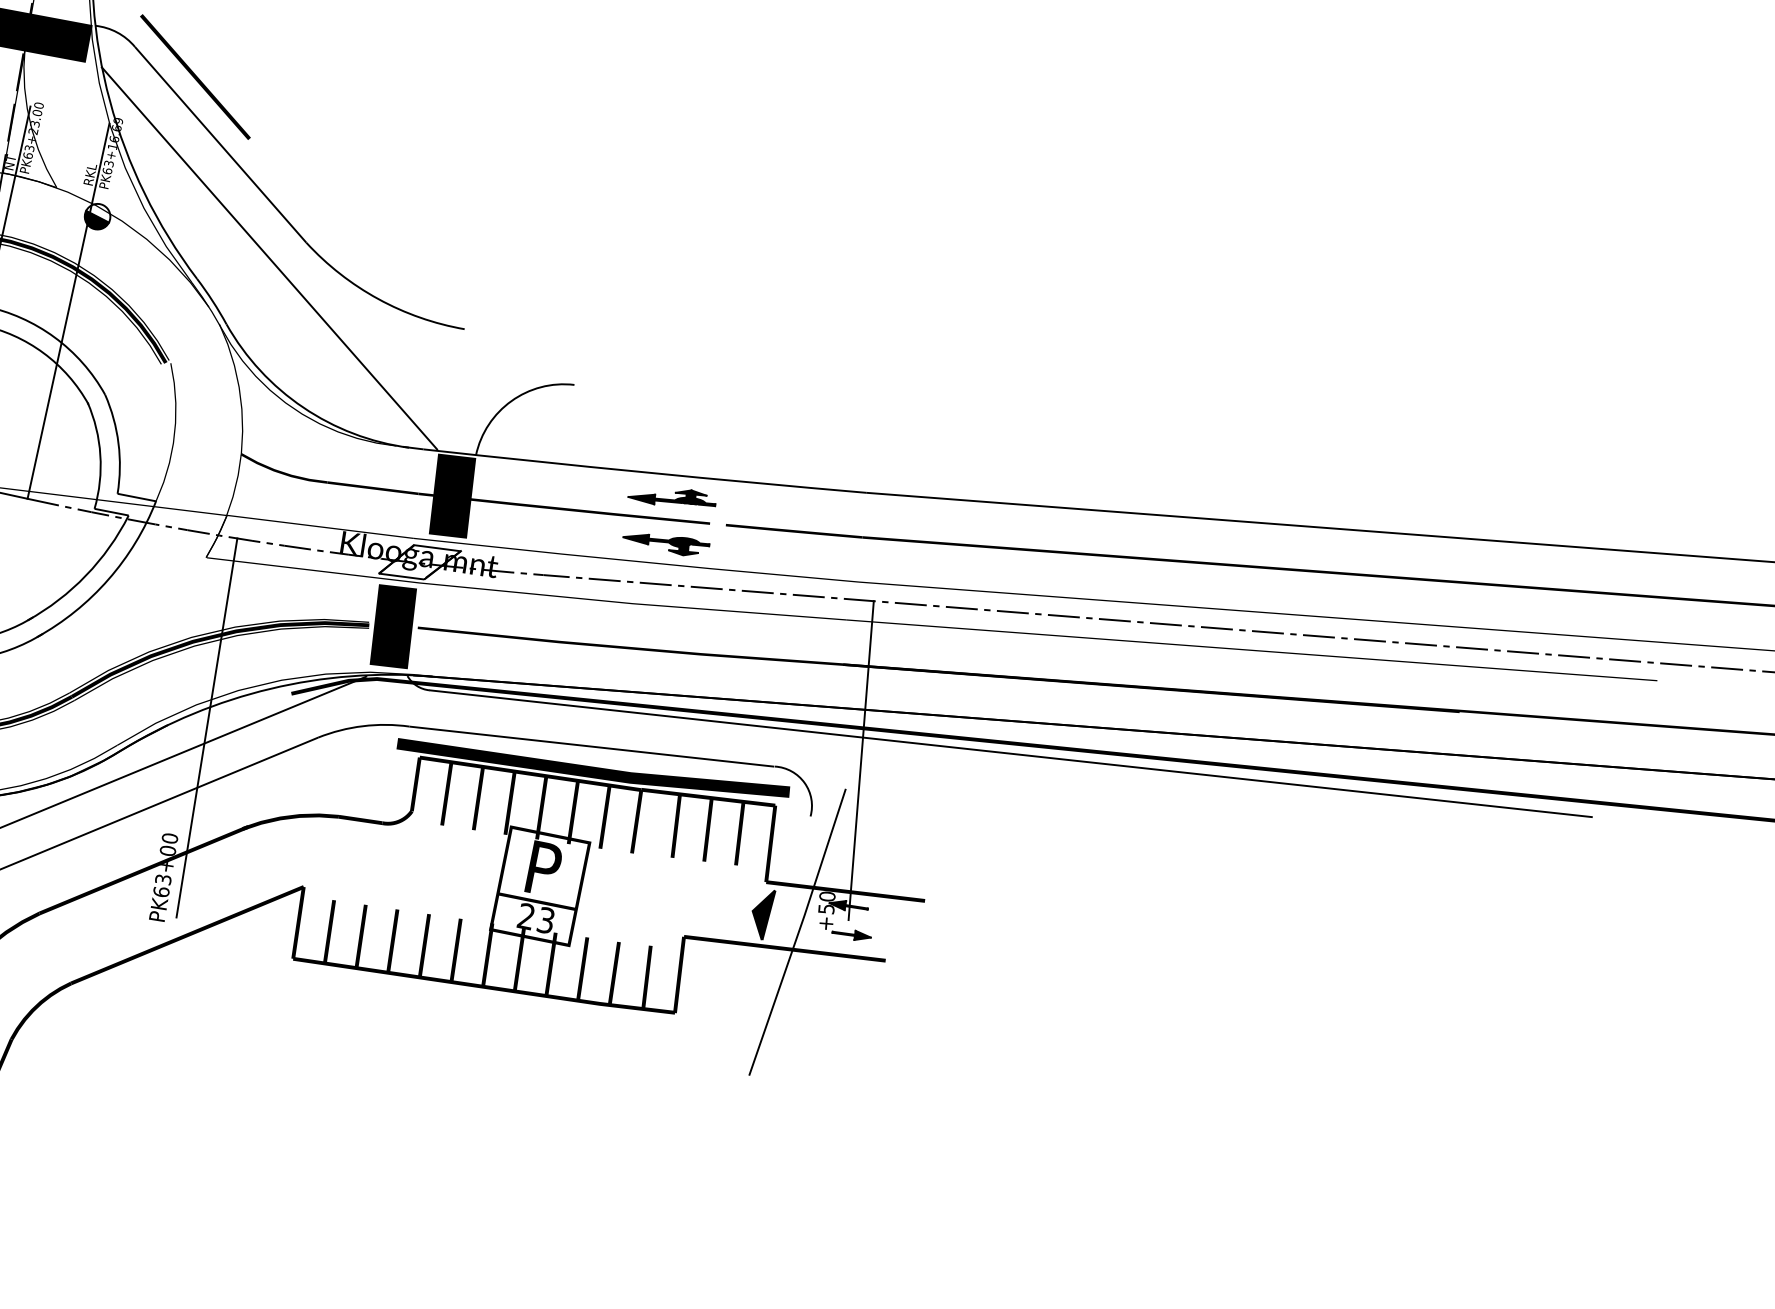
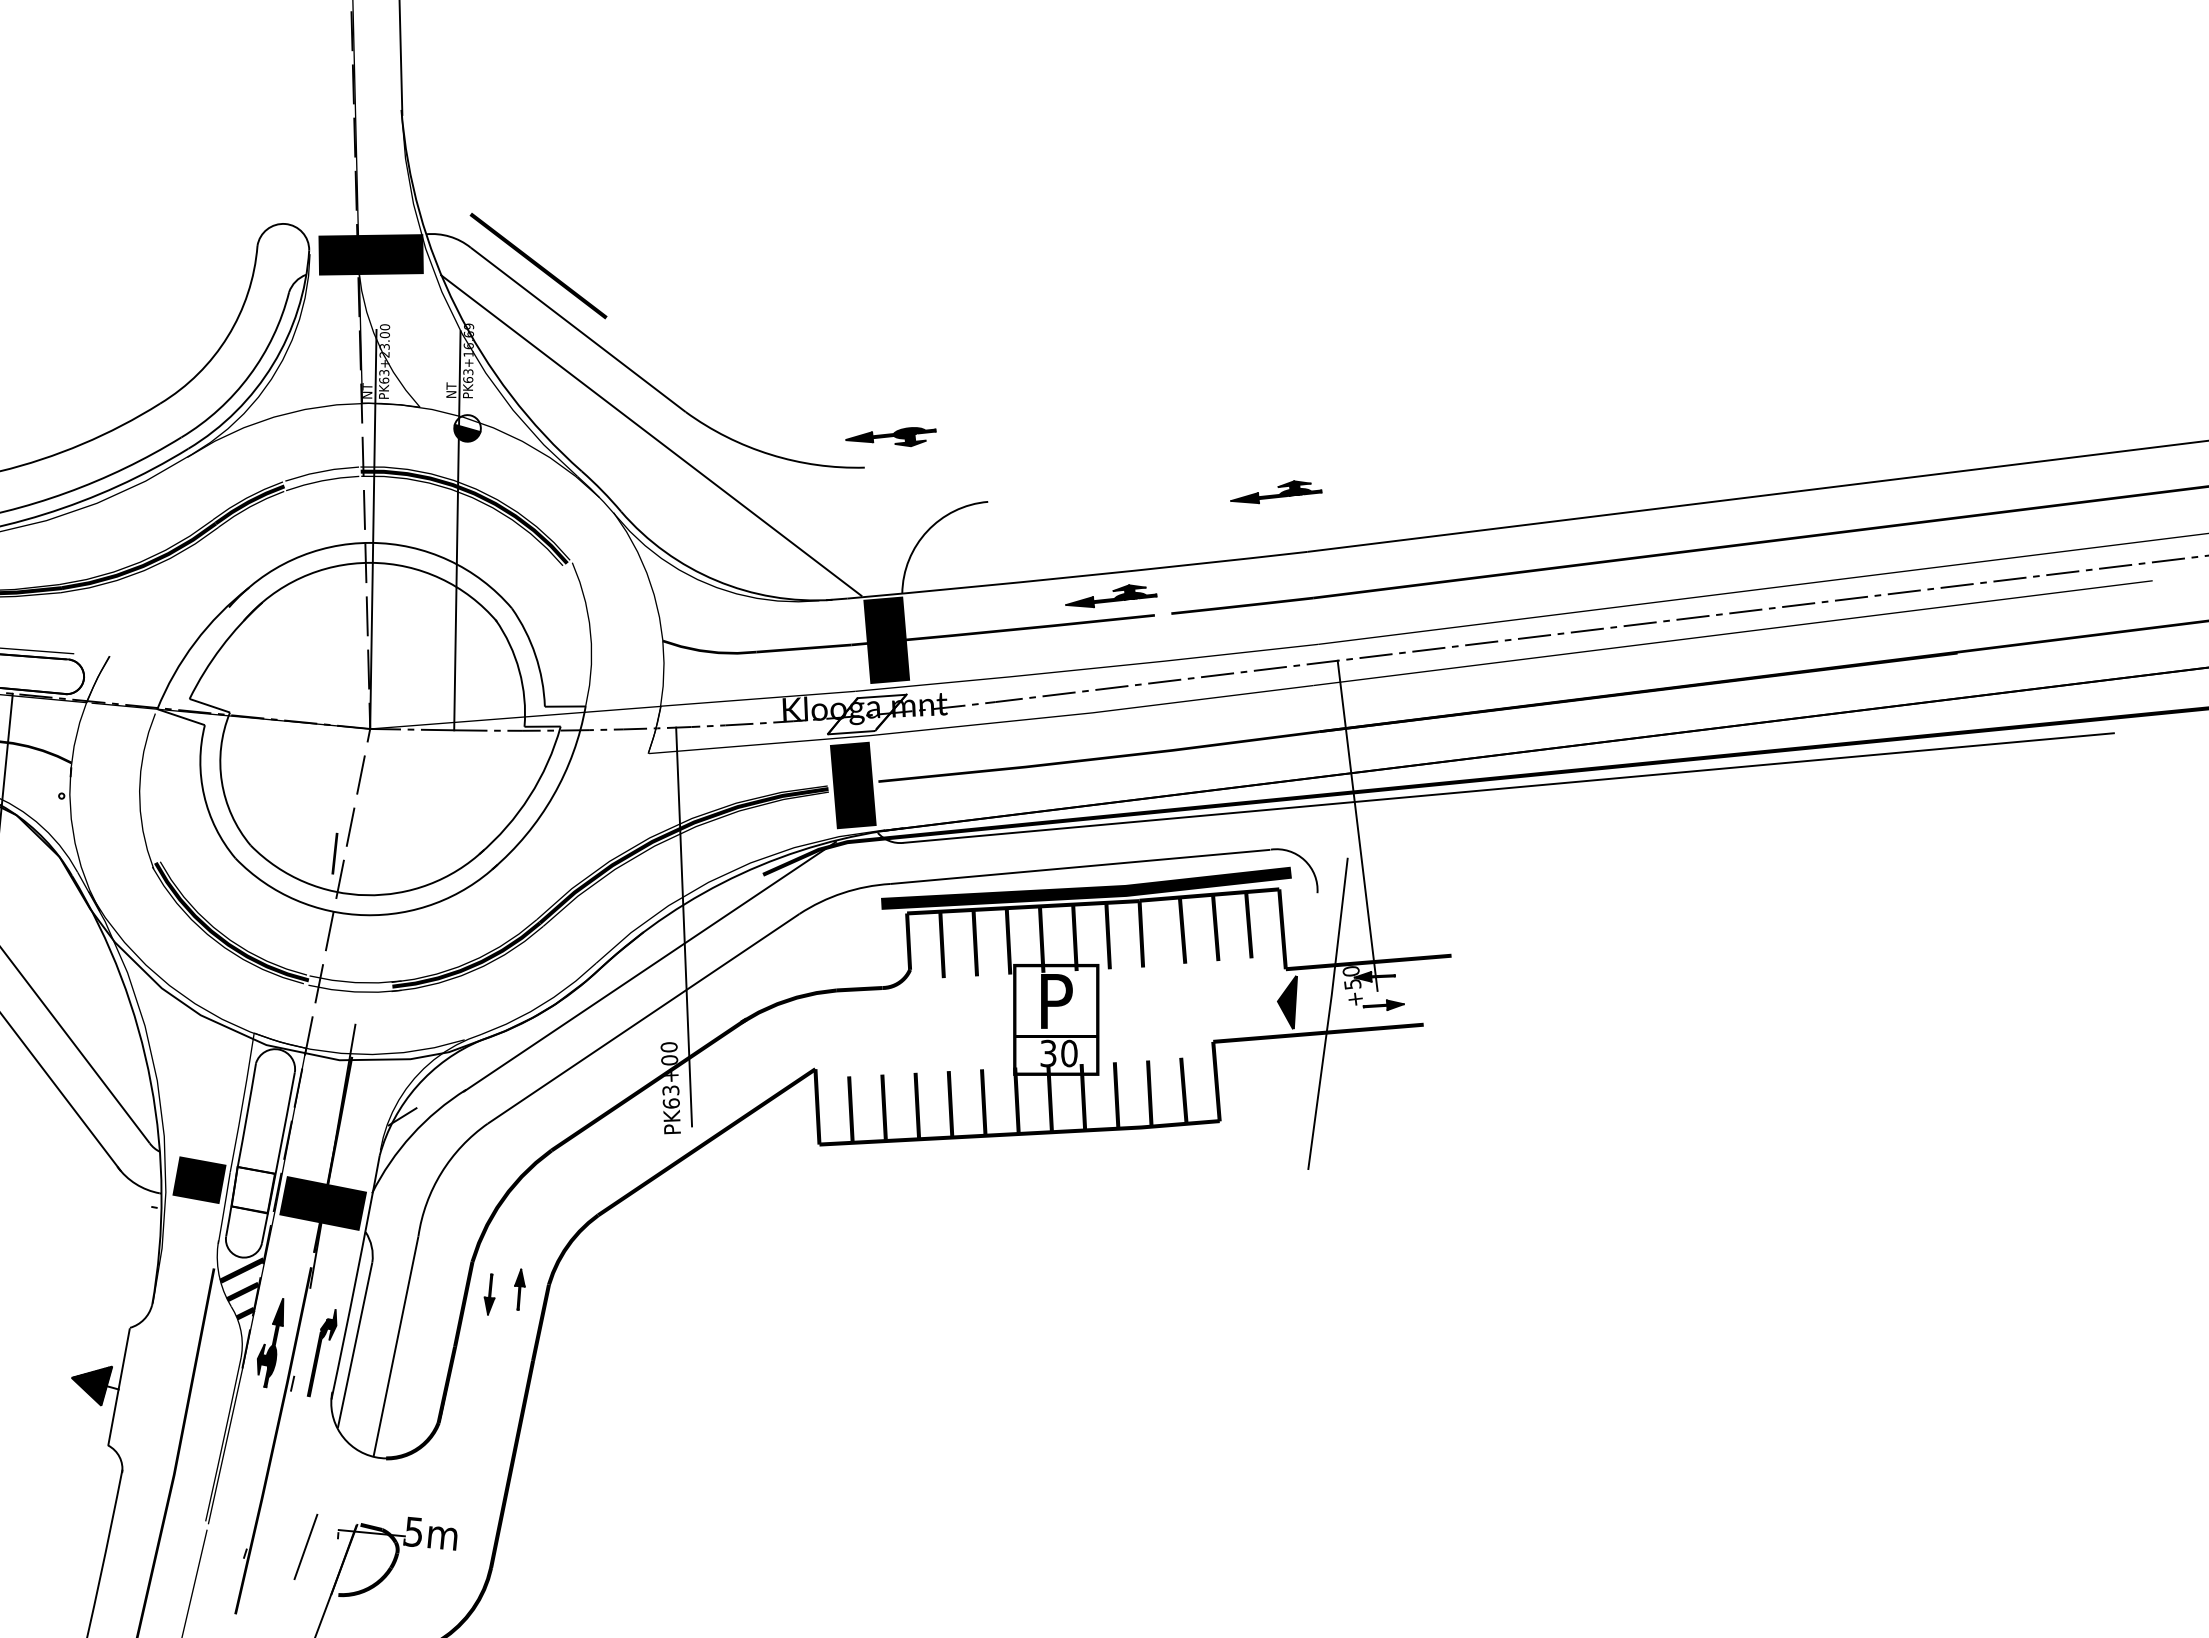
text: (90, 173) -> (451, 385), RKL -> NT
part: (848, 430) -> (1276, 492), added
part: (665, 543) -> (890, 437), moved
text: (535, 918) -> (1058, 1053), 23 -> 30

